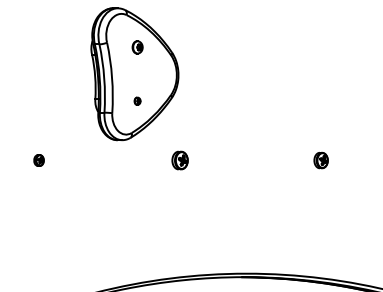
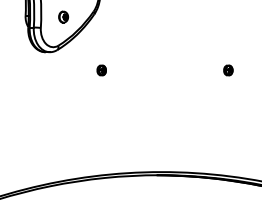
part: (137, 101) -> (63, 17), size x1.67
part: (179, 160) -> (101, 70), size x0.62
part: (320, 160) -> (227, 70), size x0.71

